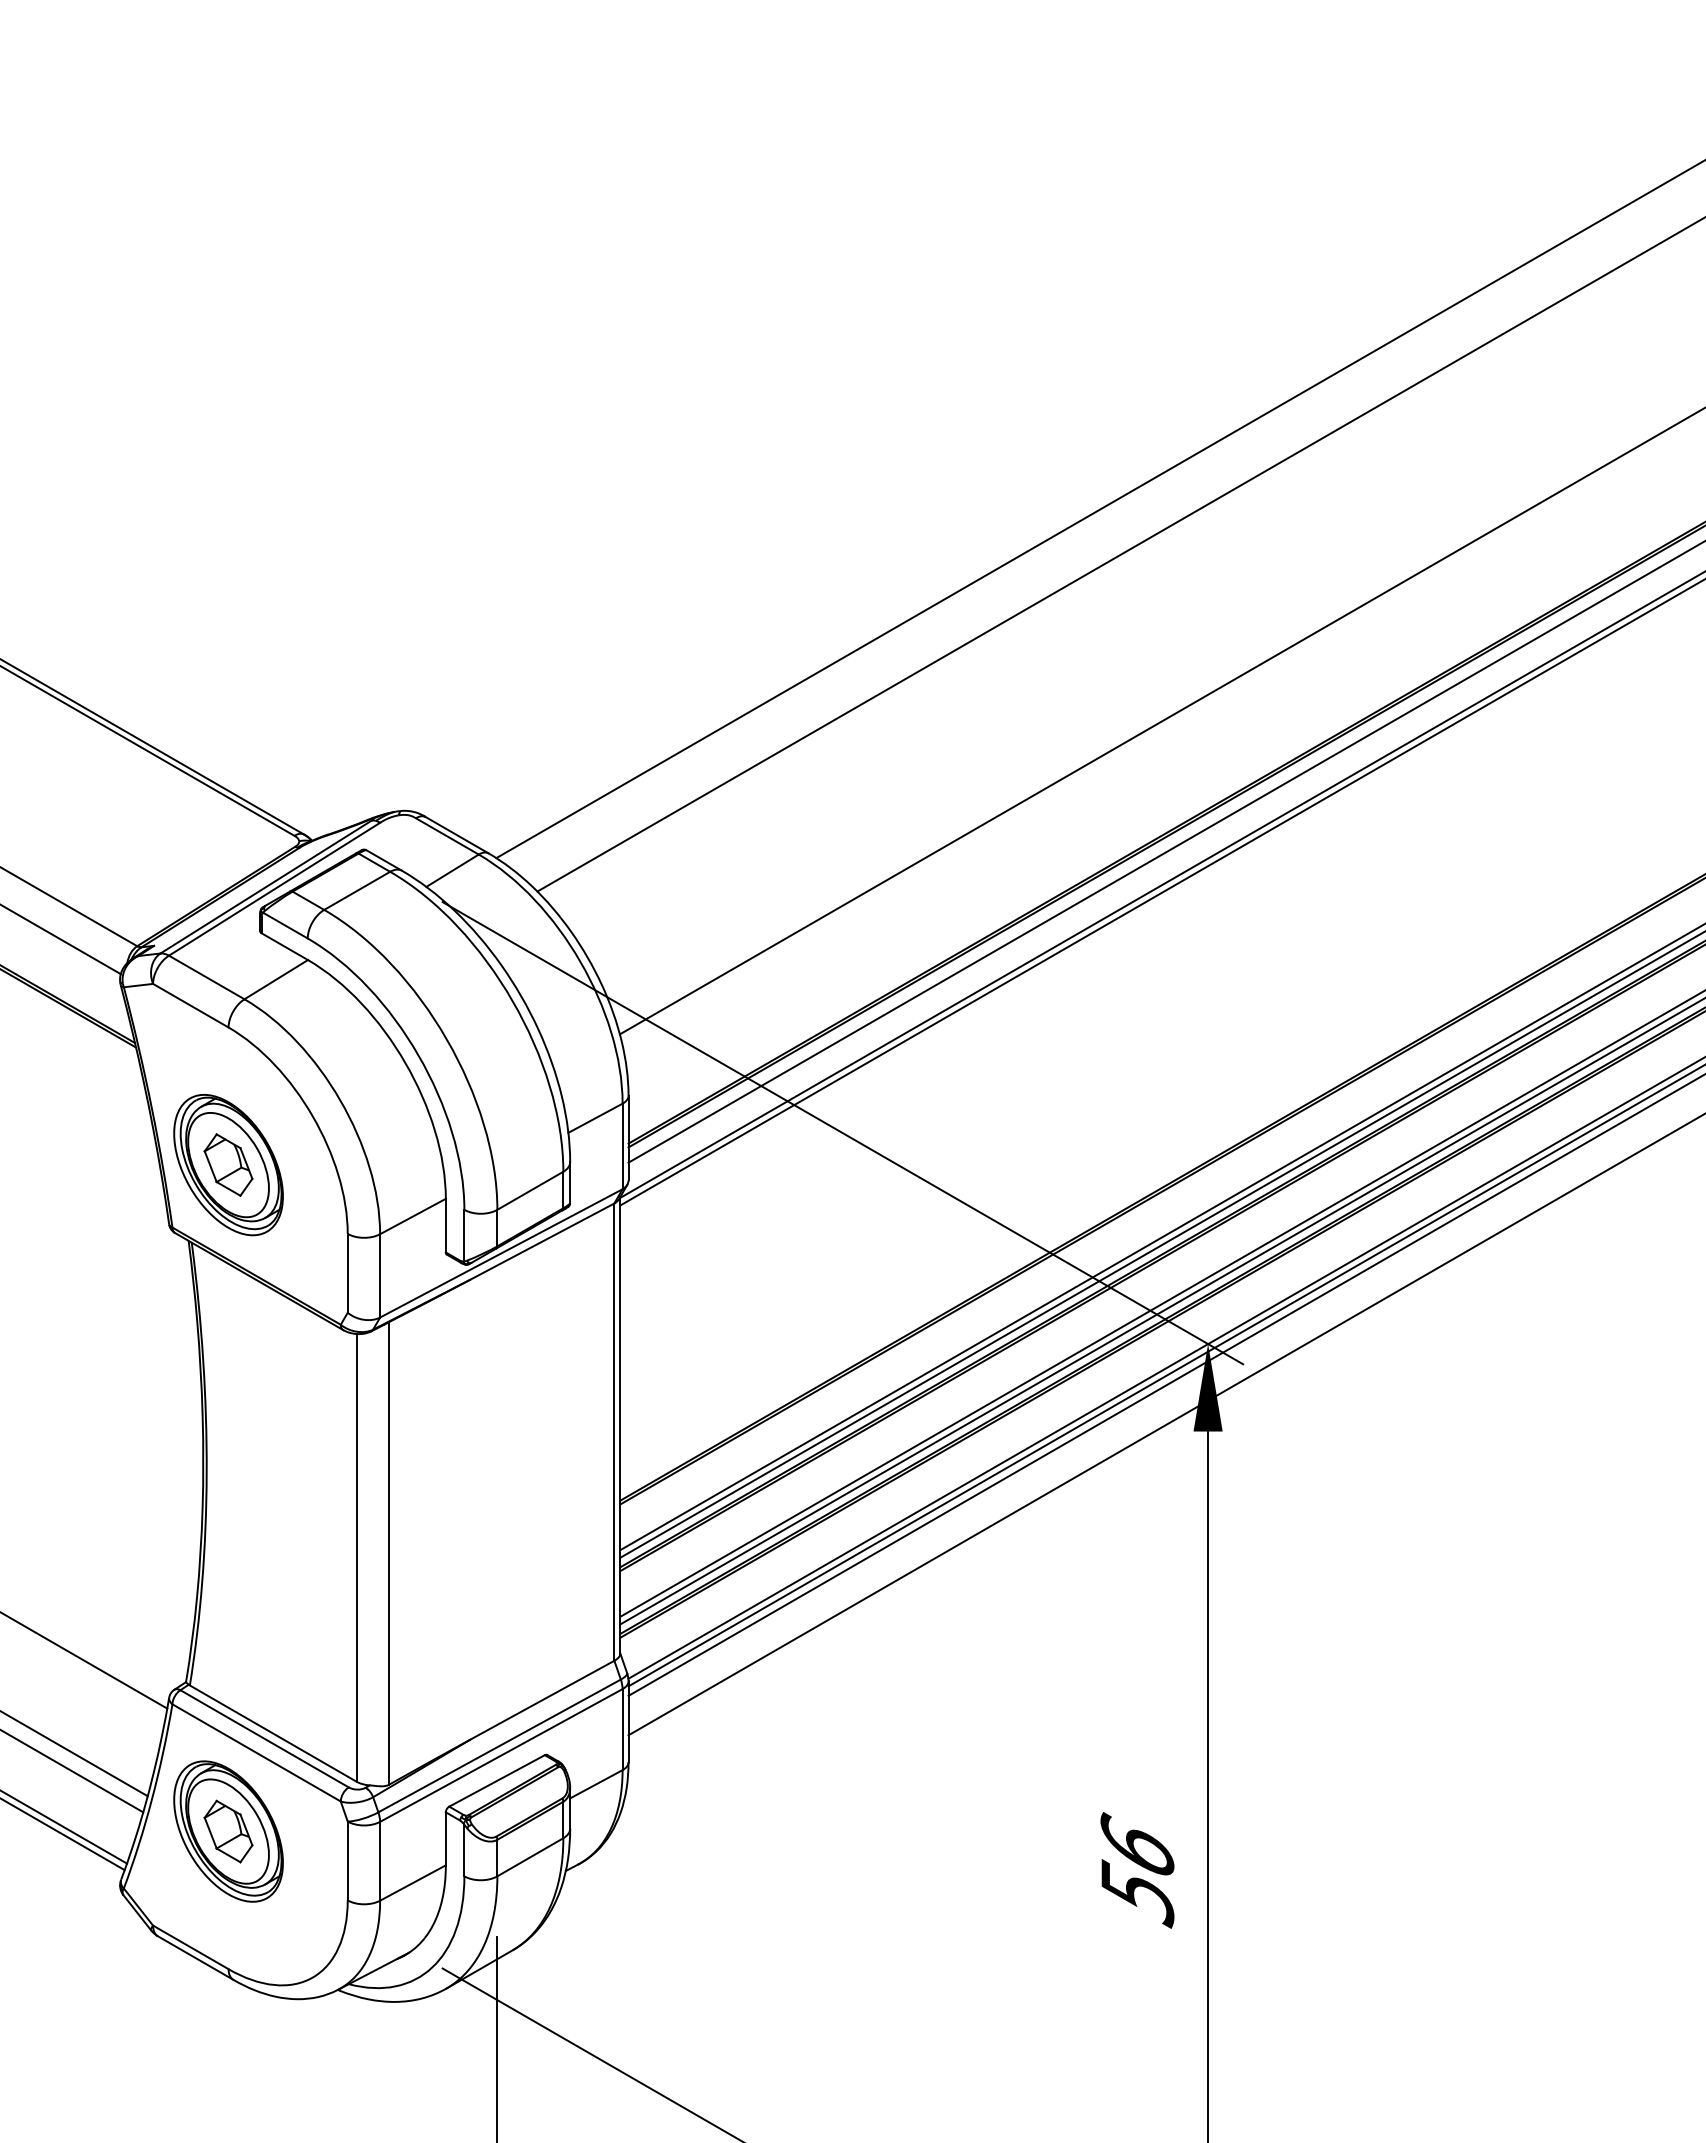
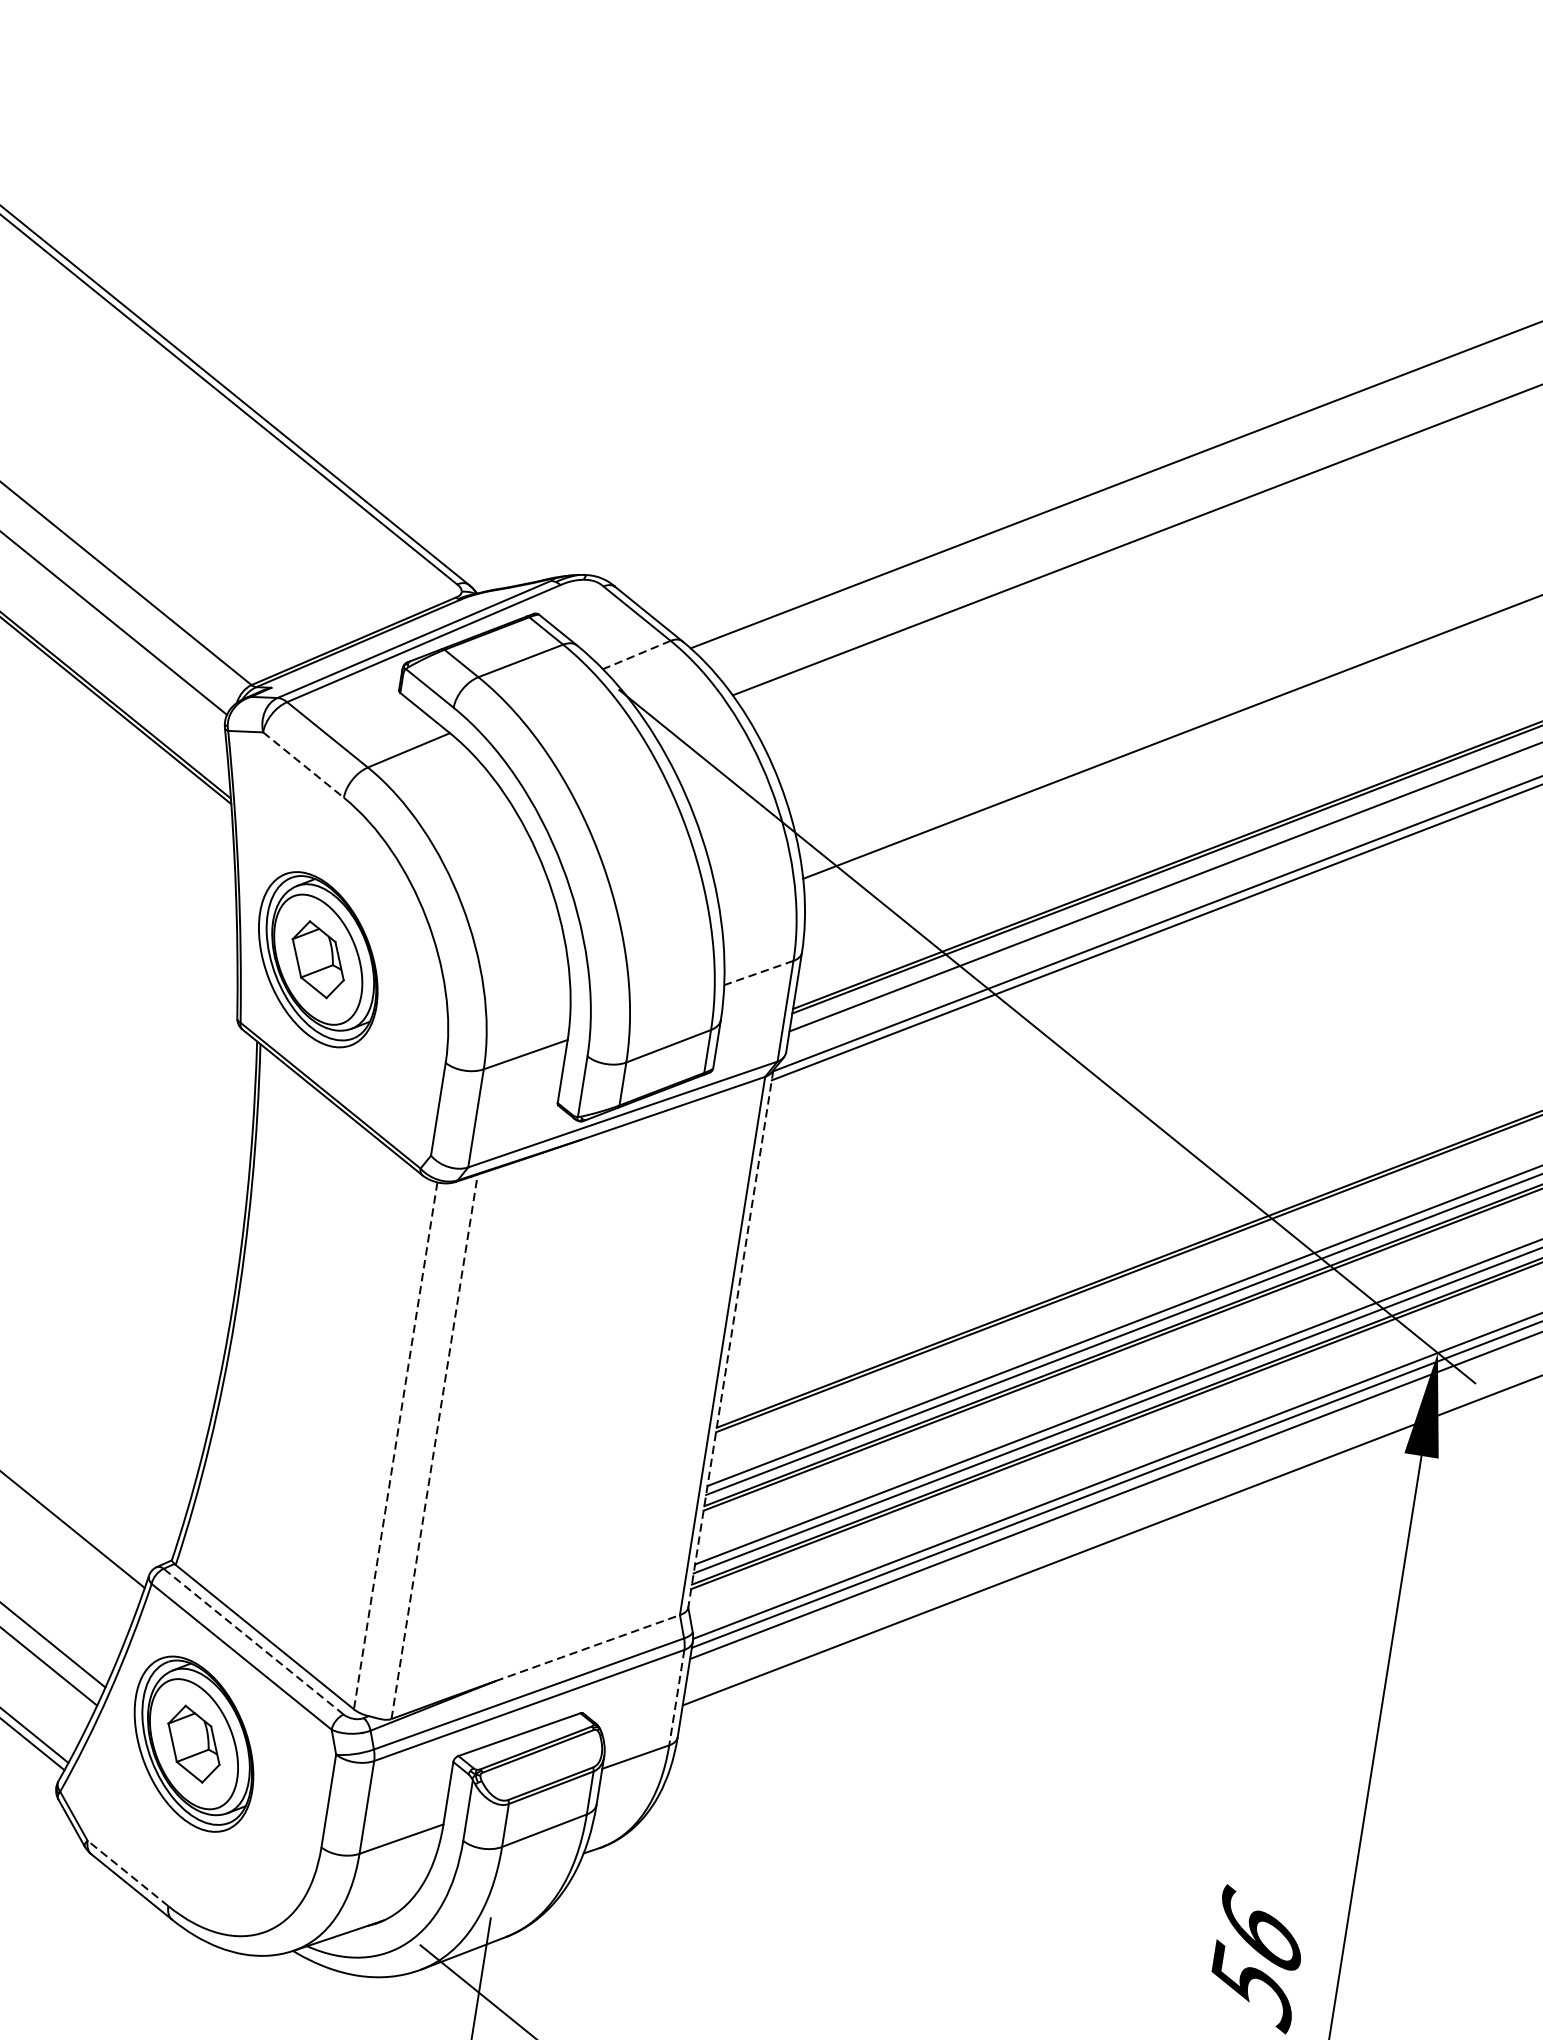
line: (452, 870) -> (636, 654), solid -> dashed
line: (190, 1005) -> (303, 764), solid -> dashed
line: (595, 1118) -> (758, 973), solid -> dashed
line: (620, 1426) -> (730, 1340), solid -> dashed
line: (388, 1553) -> (434, 1446), solid -> dashed
line: (356, 1557) -> (395, 1445), solid -> dashed
line: (542, 1700) -> (587, 1648), solid -> dashed
line: (622, 1729) -> (676, 1697), solid -> dashed
line: (264, 1738) -> (253, 1641), solid -> dashed
line: (190, 1947) -> (127, 1873), solid -> dashed

